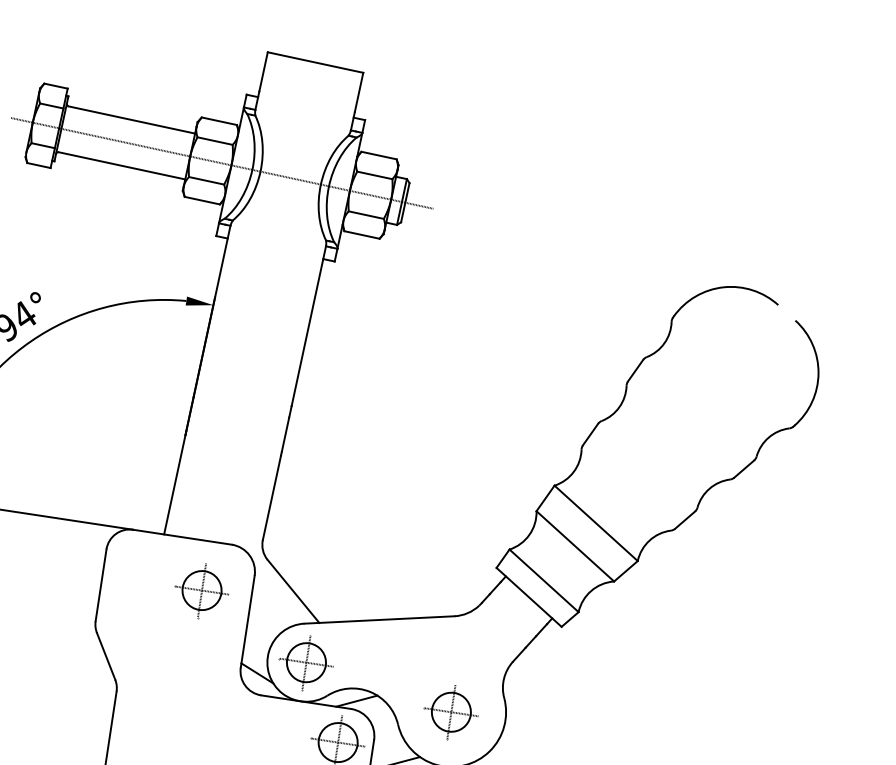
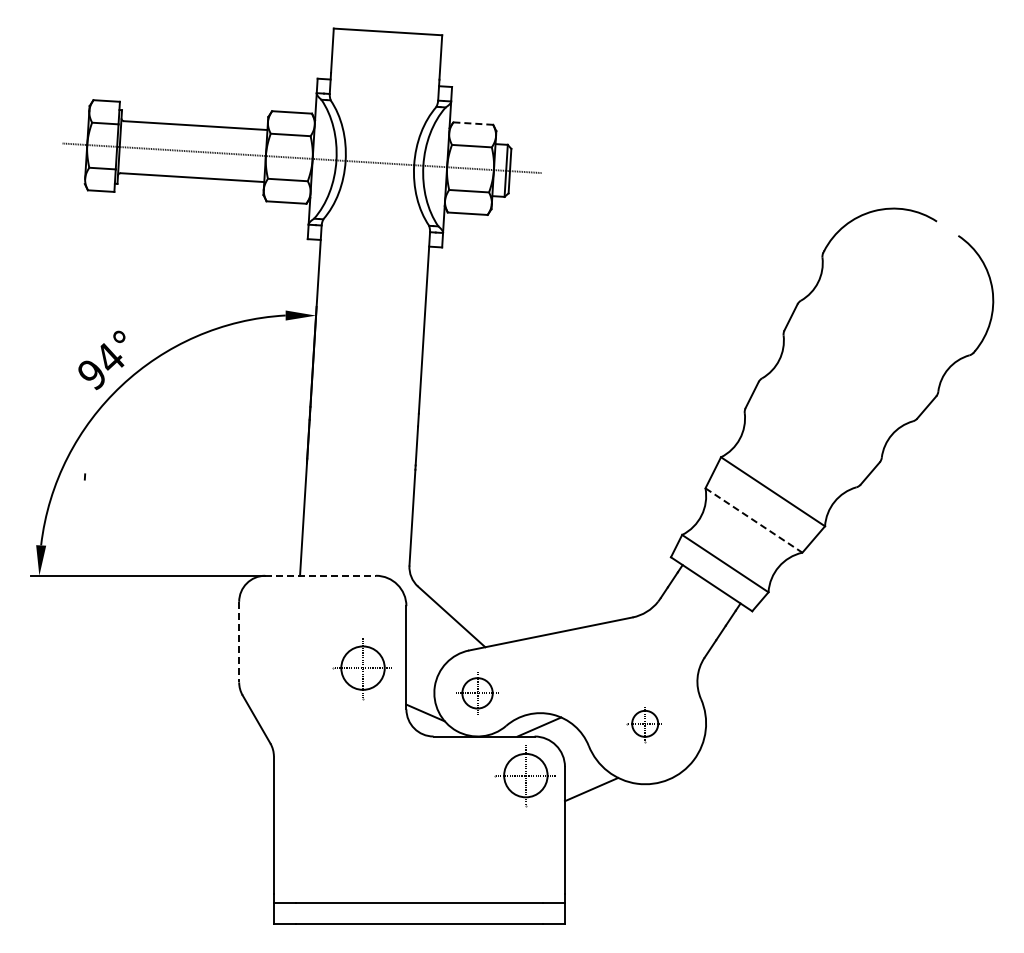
line: (379, 155) -> (473, 123), solid -> dashed
line: (183, 537) -> (321, 575), solid -> dashed
line: (575, 546) -> (754, 520), solid -> dashed
line: (101, 585) -> (239, 642), solid -> dashed
part: (200, 591) -> (361, 669), moved
part: (305, 662) -> (476, 693), size x0.7
part: (450, 713) -> (644, 724), size x0.6

